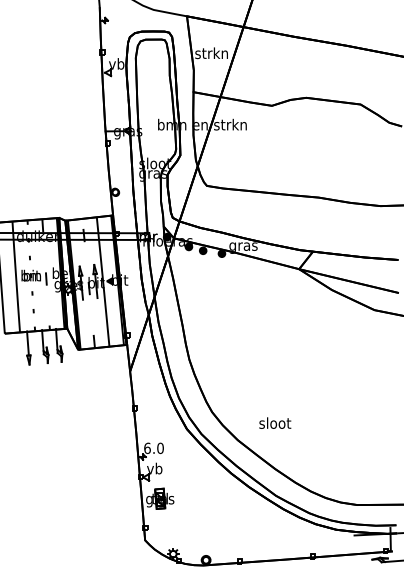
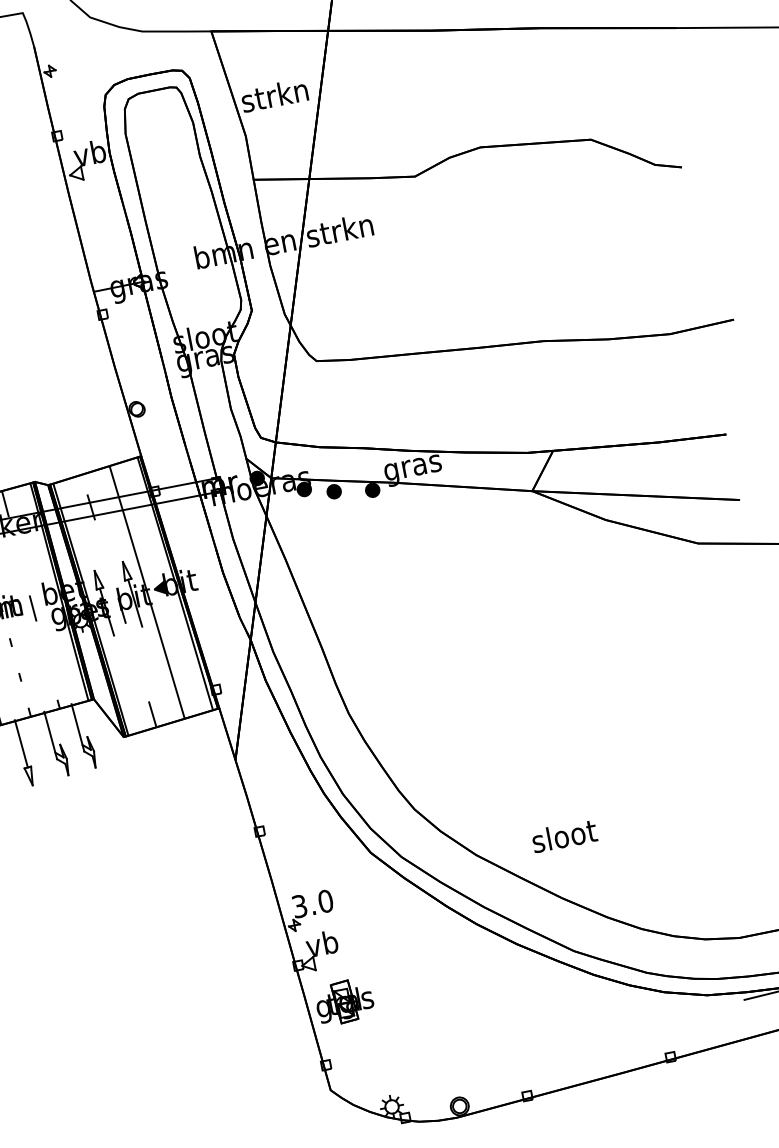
text: (275, 422) -> (564, 834), moved
text: (147, 448) -> (299, 906), 6.0 -> 3.0

